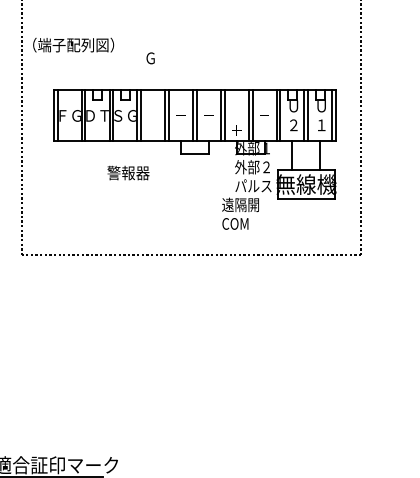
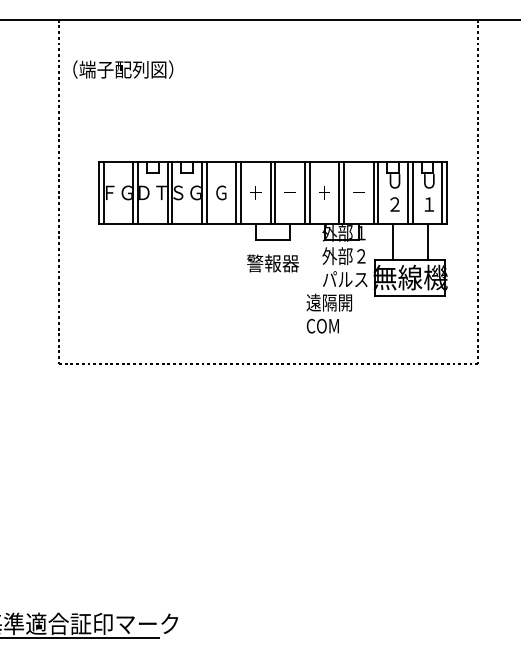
text: (73, 45) -> (123, 69), moved
text: (150, 58) -> (221, 192), moved
text: (236, 130) -> (324, 192), moved
text: (128, 173) -> (272, 263), moved

